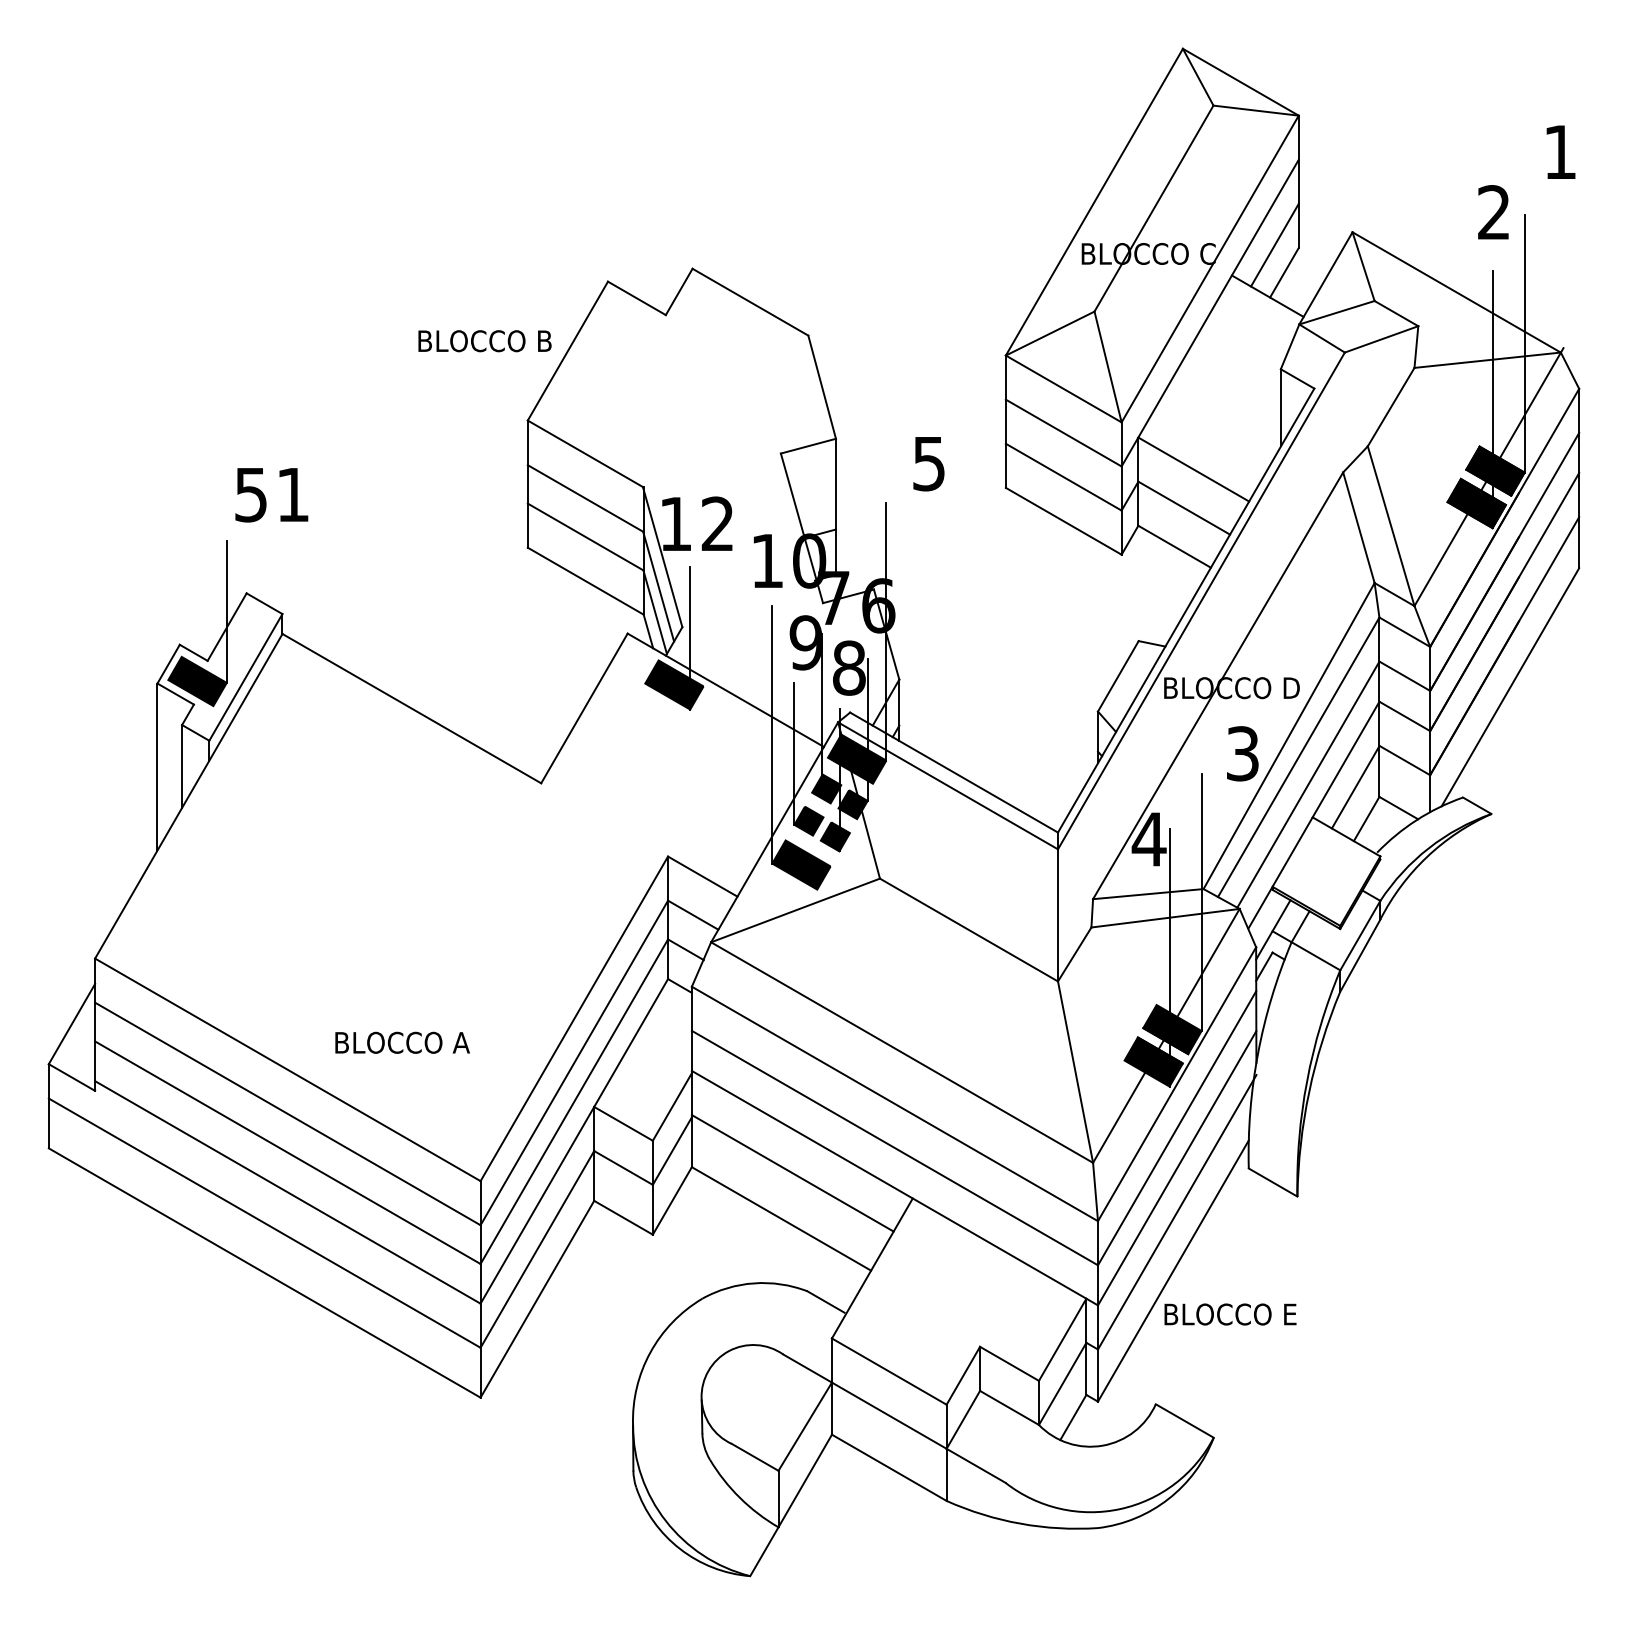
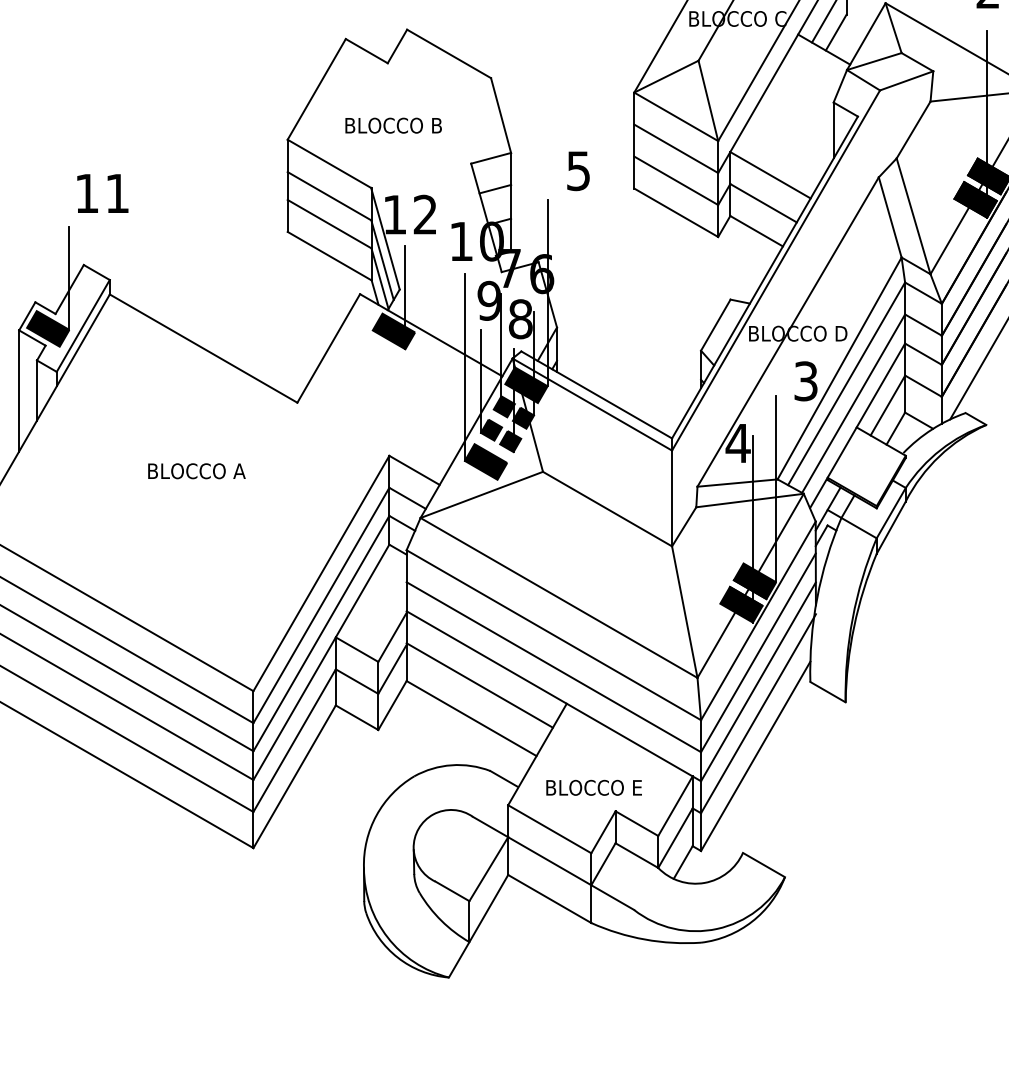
text: (484, 341) -> (393, 125), moved
line: (814, 488) -> (495, 188), added
text: (250, 495) -> (86, 194), 51 -> 11
text: (402, 1042) -> (196, 471), moved
text: (1230, 1314) -> (594, 787), moved

